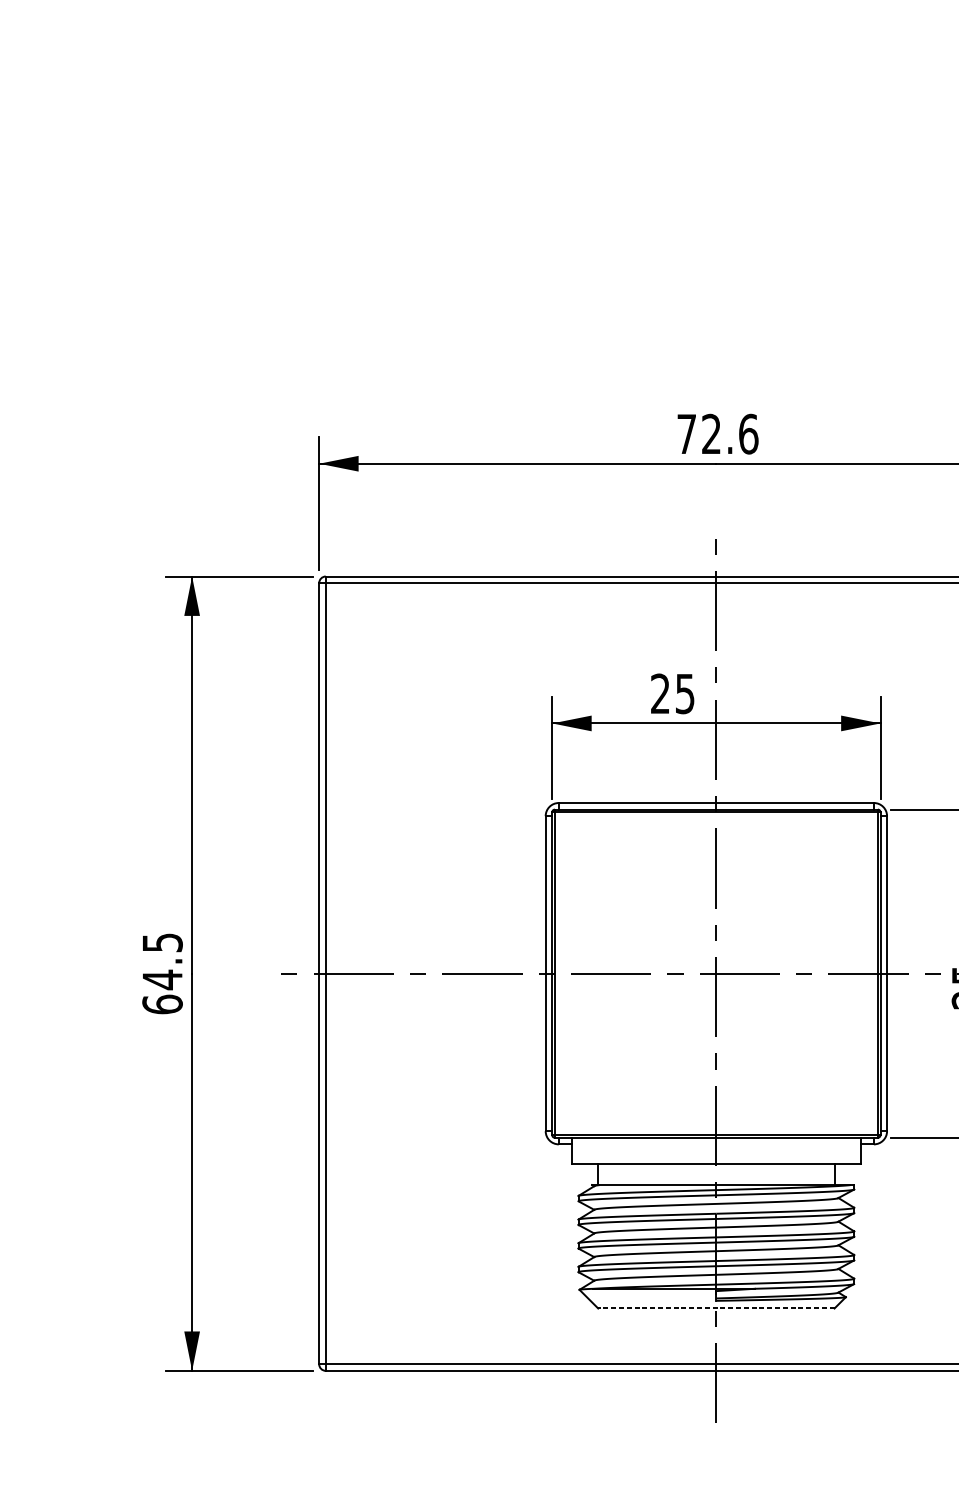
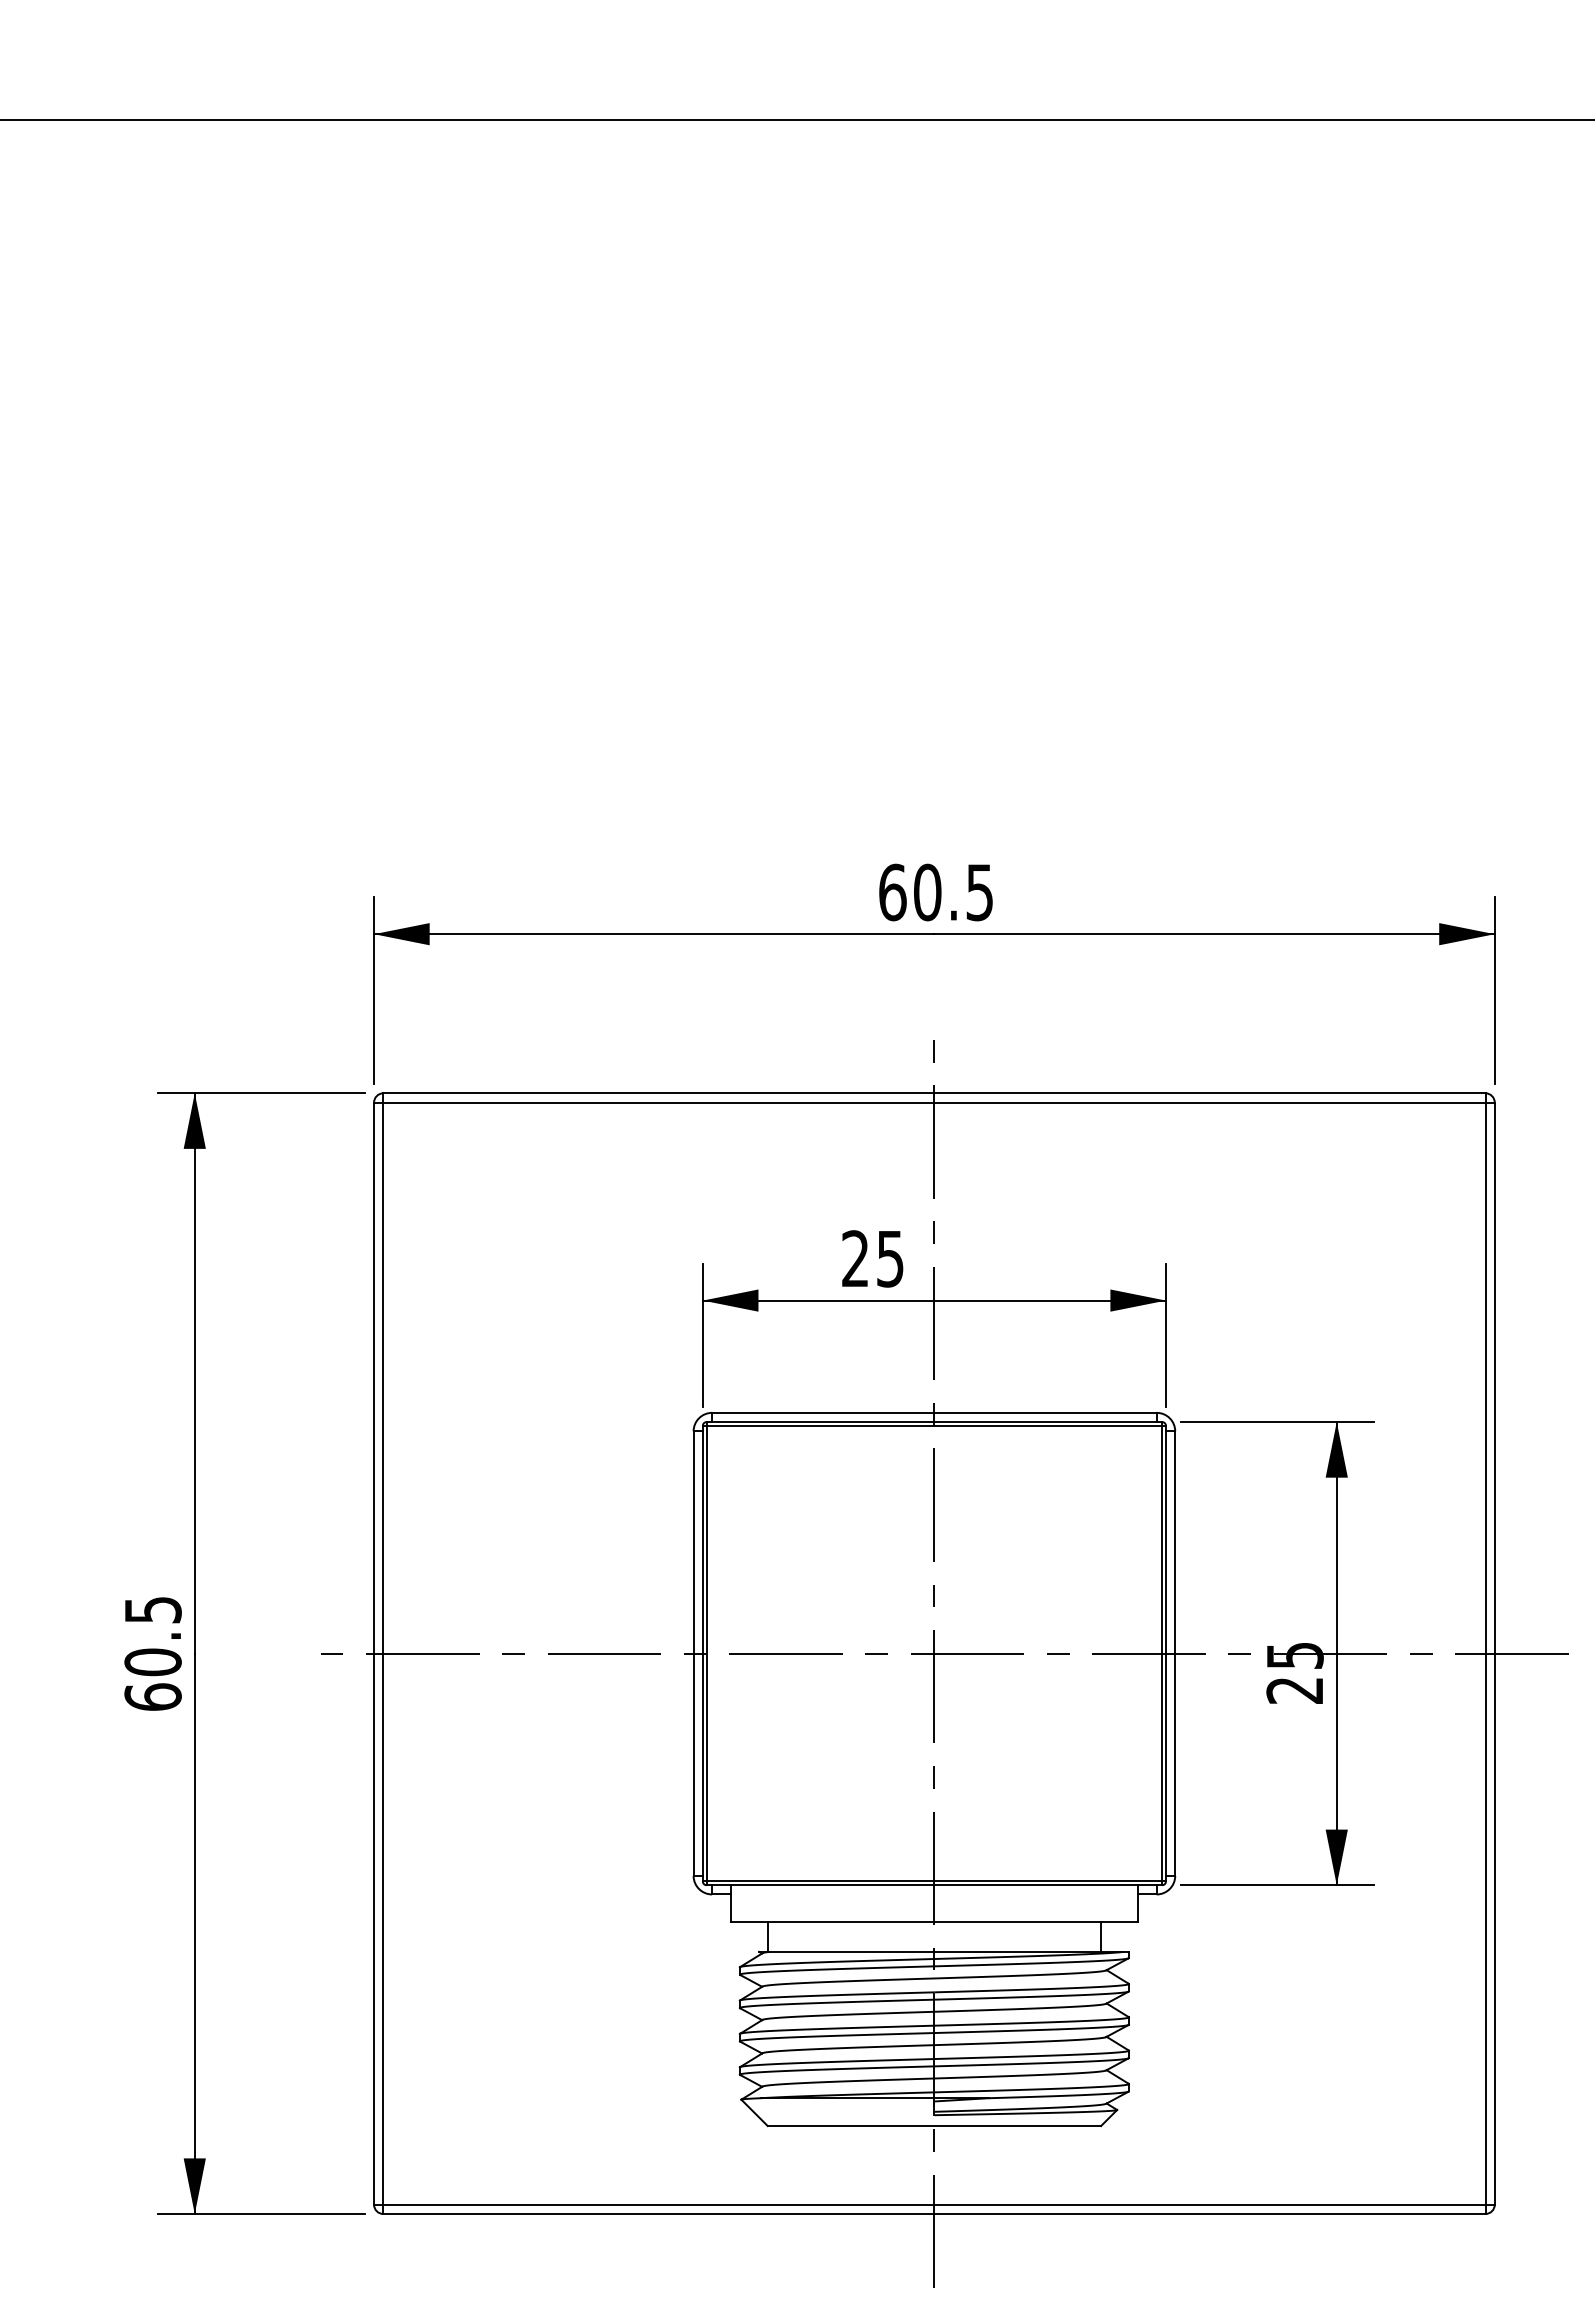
text: (717, 434) -> (936, 892), 72.6 -> 60.5
text: (162, 979) -> (152, 1662), 64.5 -> 60.5
line: (716, 1308) -> (934, 2126), dashed -> solid

